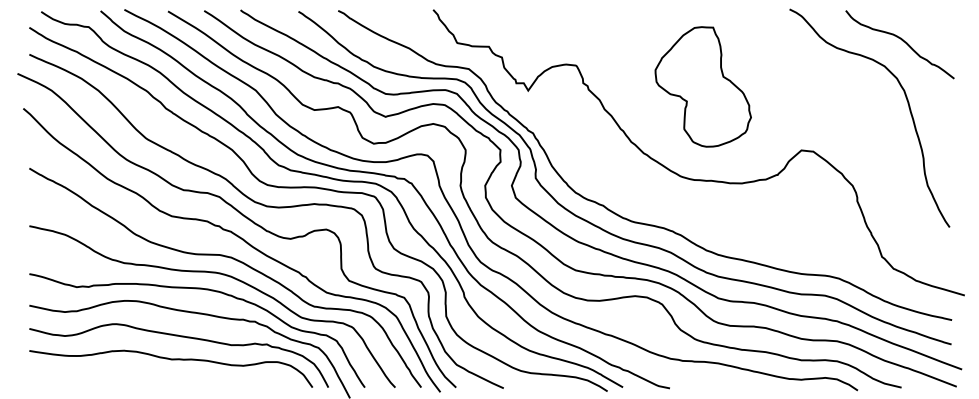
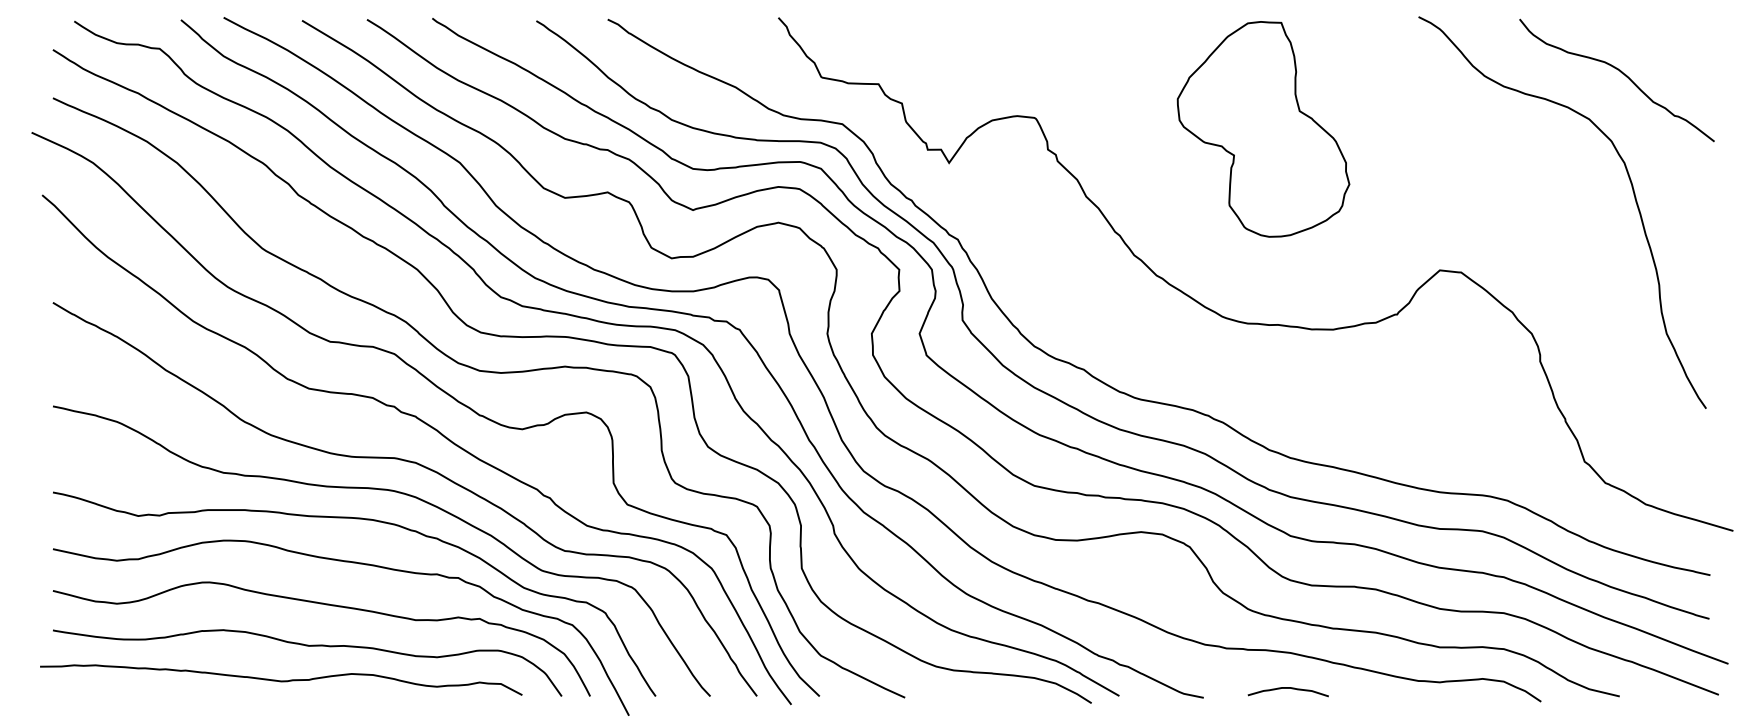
part: (702, 86) -> (1262, 128), moved
curve: (156, 378) -> (281, 680), added
curve: (716, 383) -> (1287, 689), added

